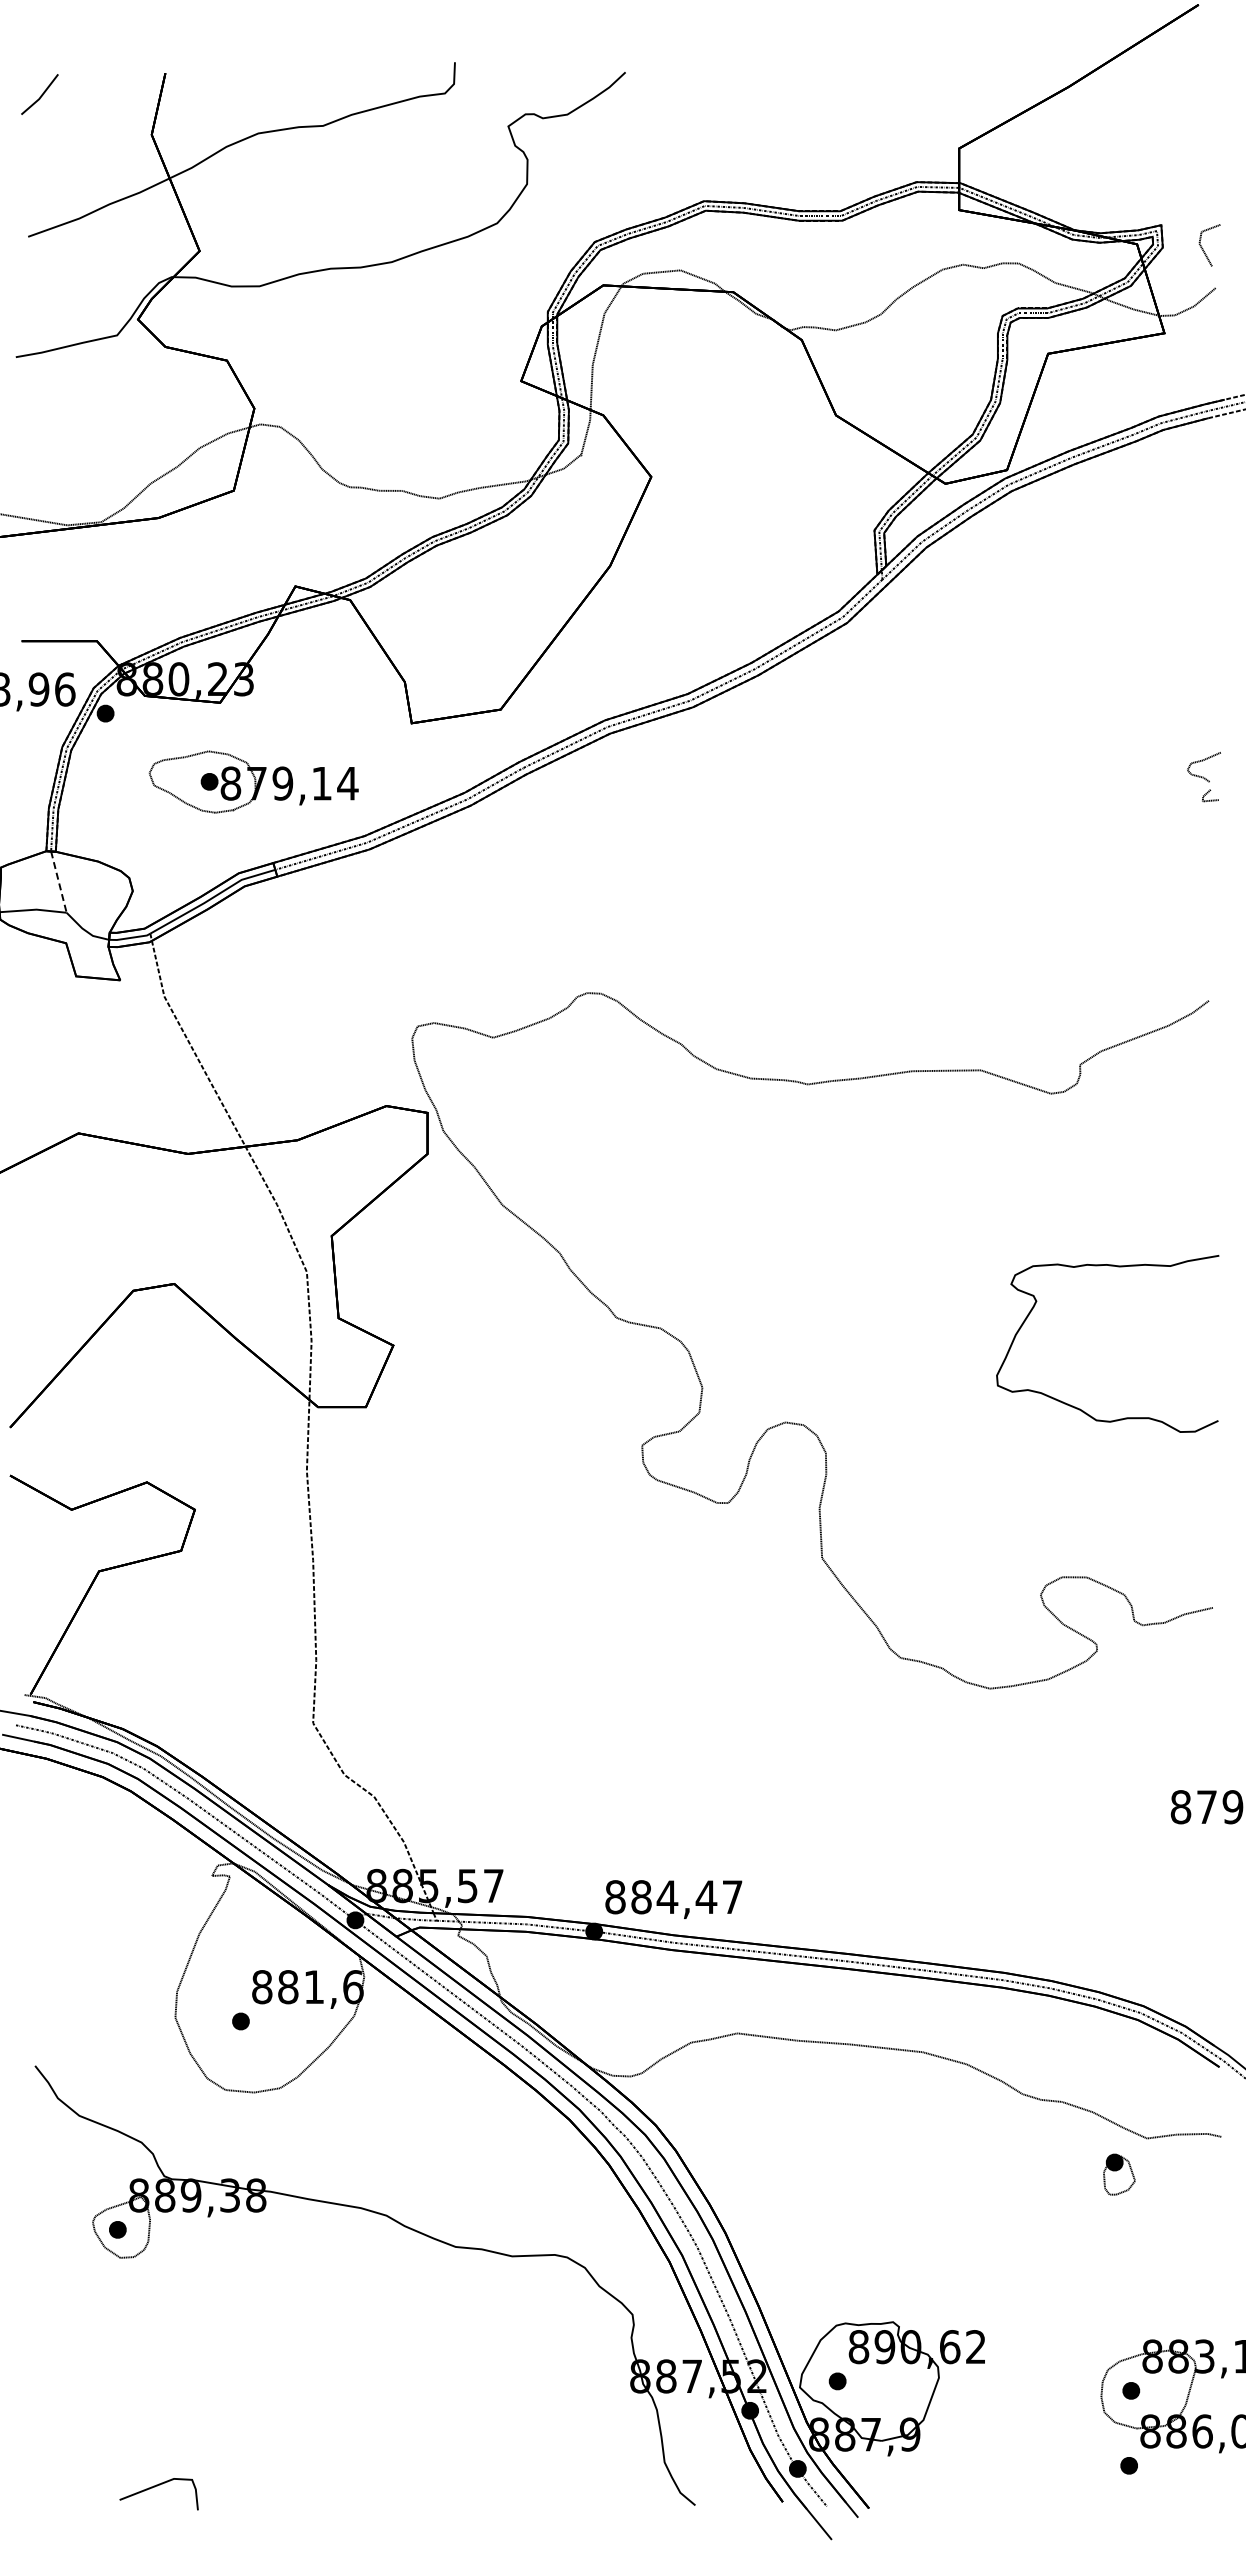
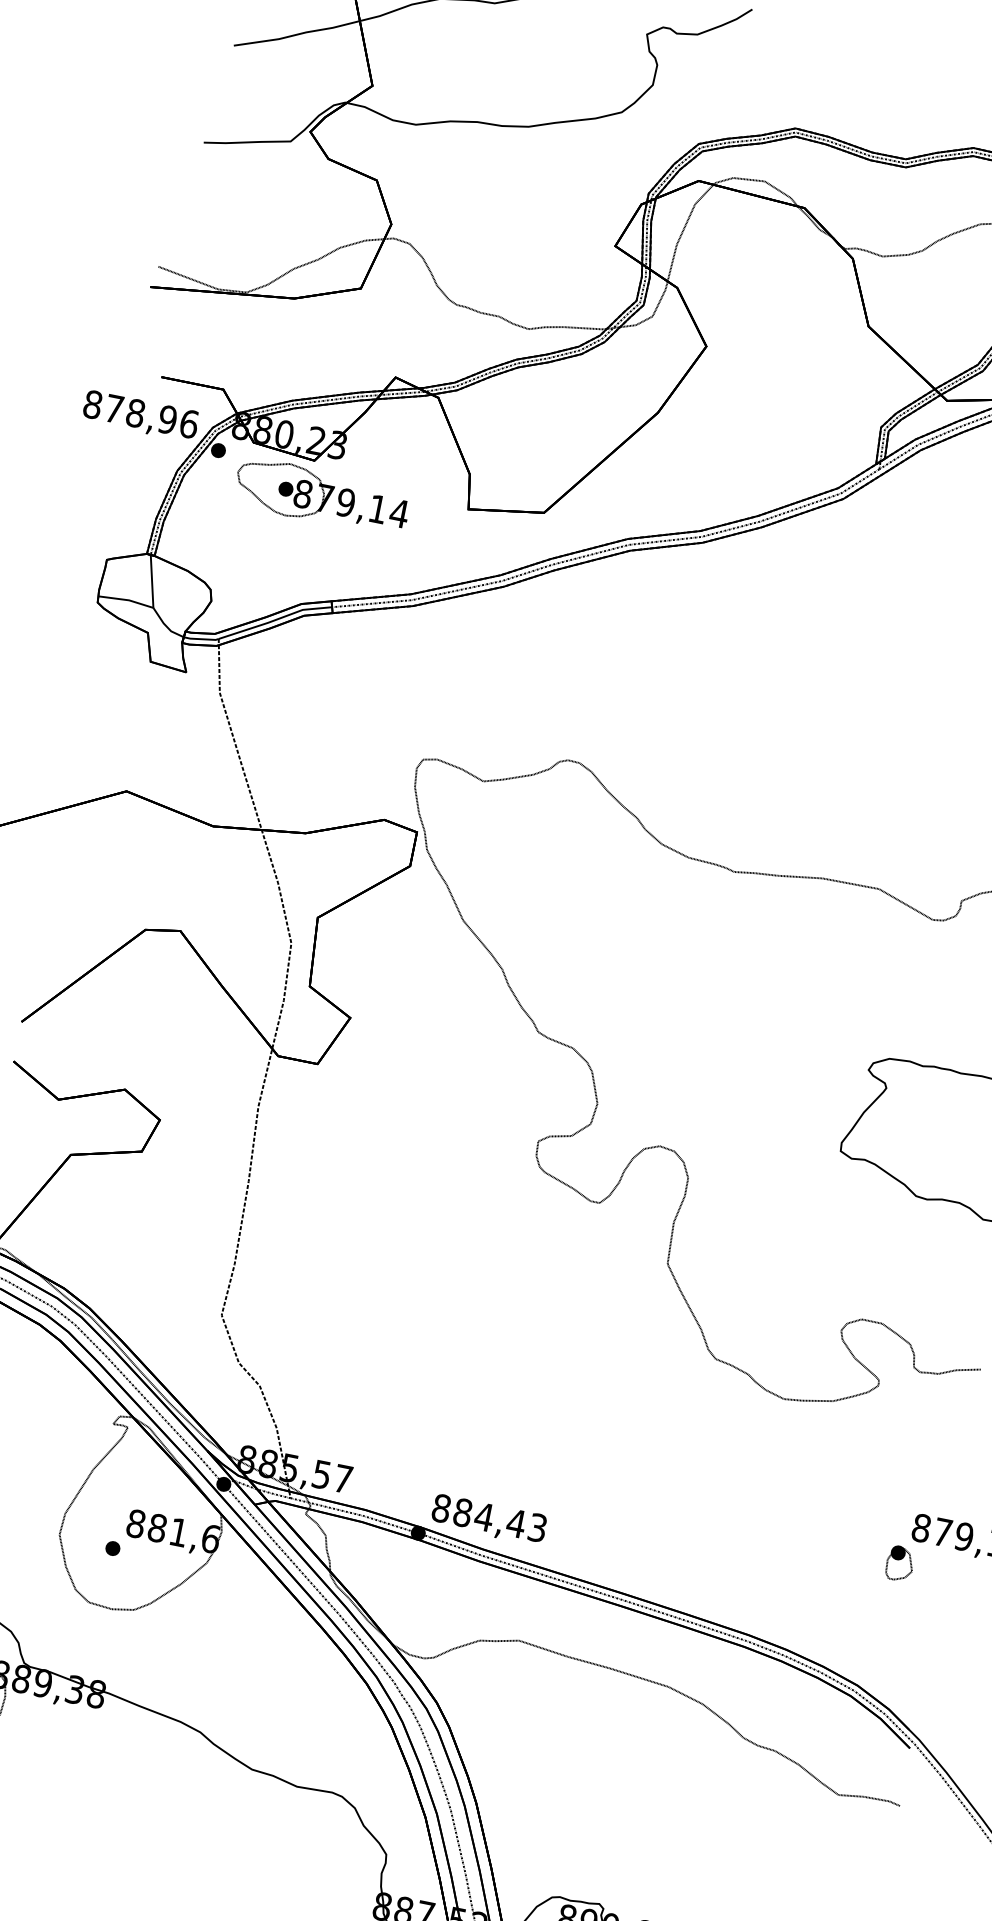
part: (253, 781) -> (322, 496), moved
line: (58, 882) -> (151, 581), dashed -> solid
text: (732, 1897) -> (537, 1528), 884,47 -> 884,43
part: (1119, 2174) -> (900, 1563), moved

